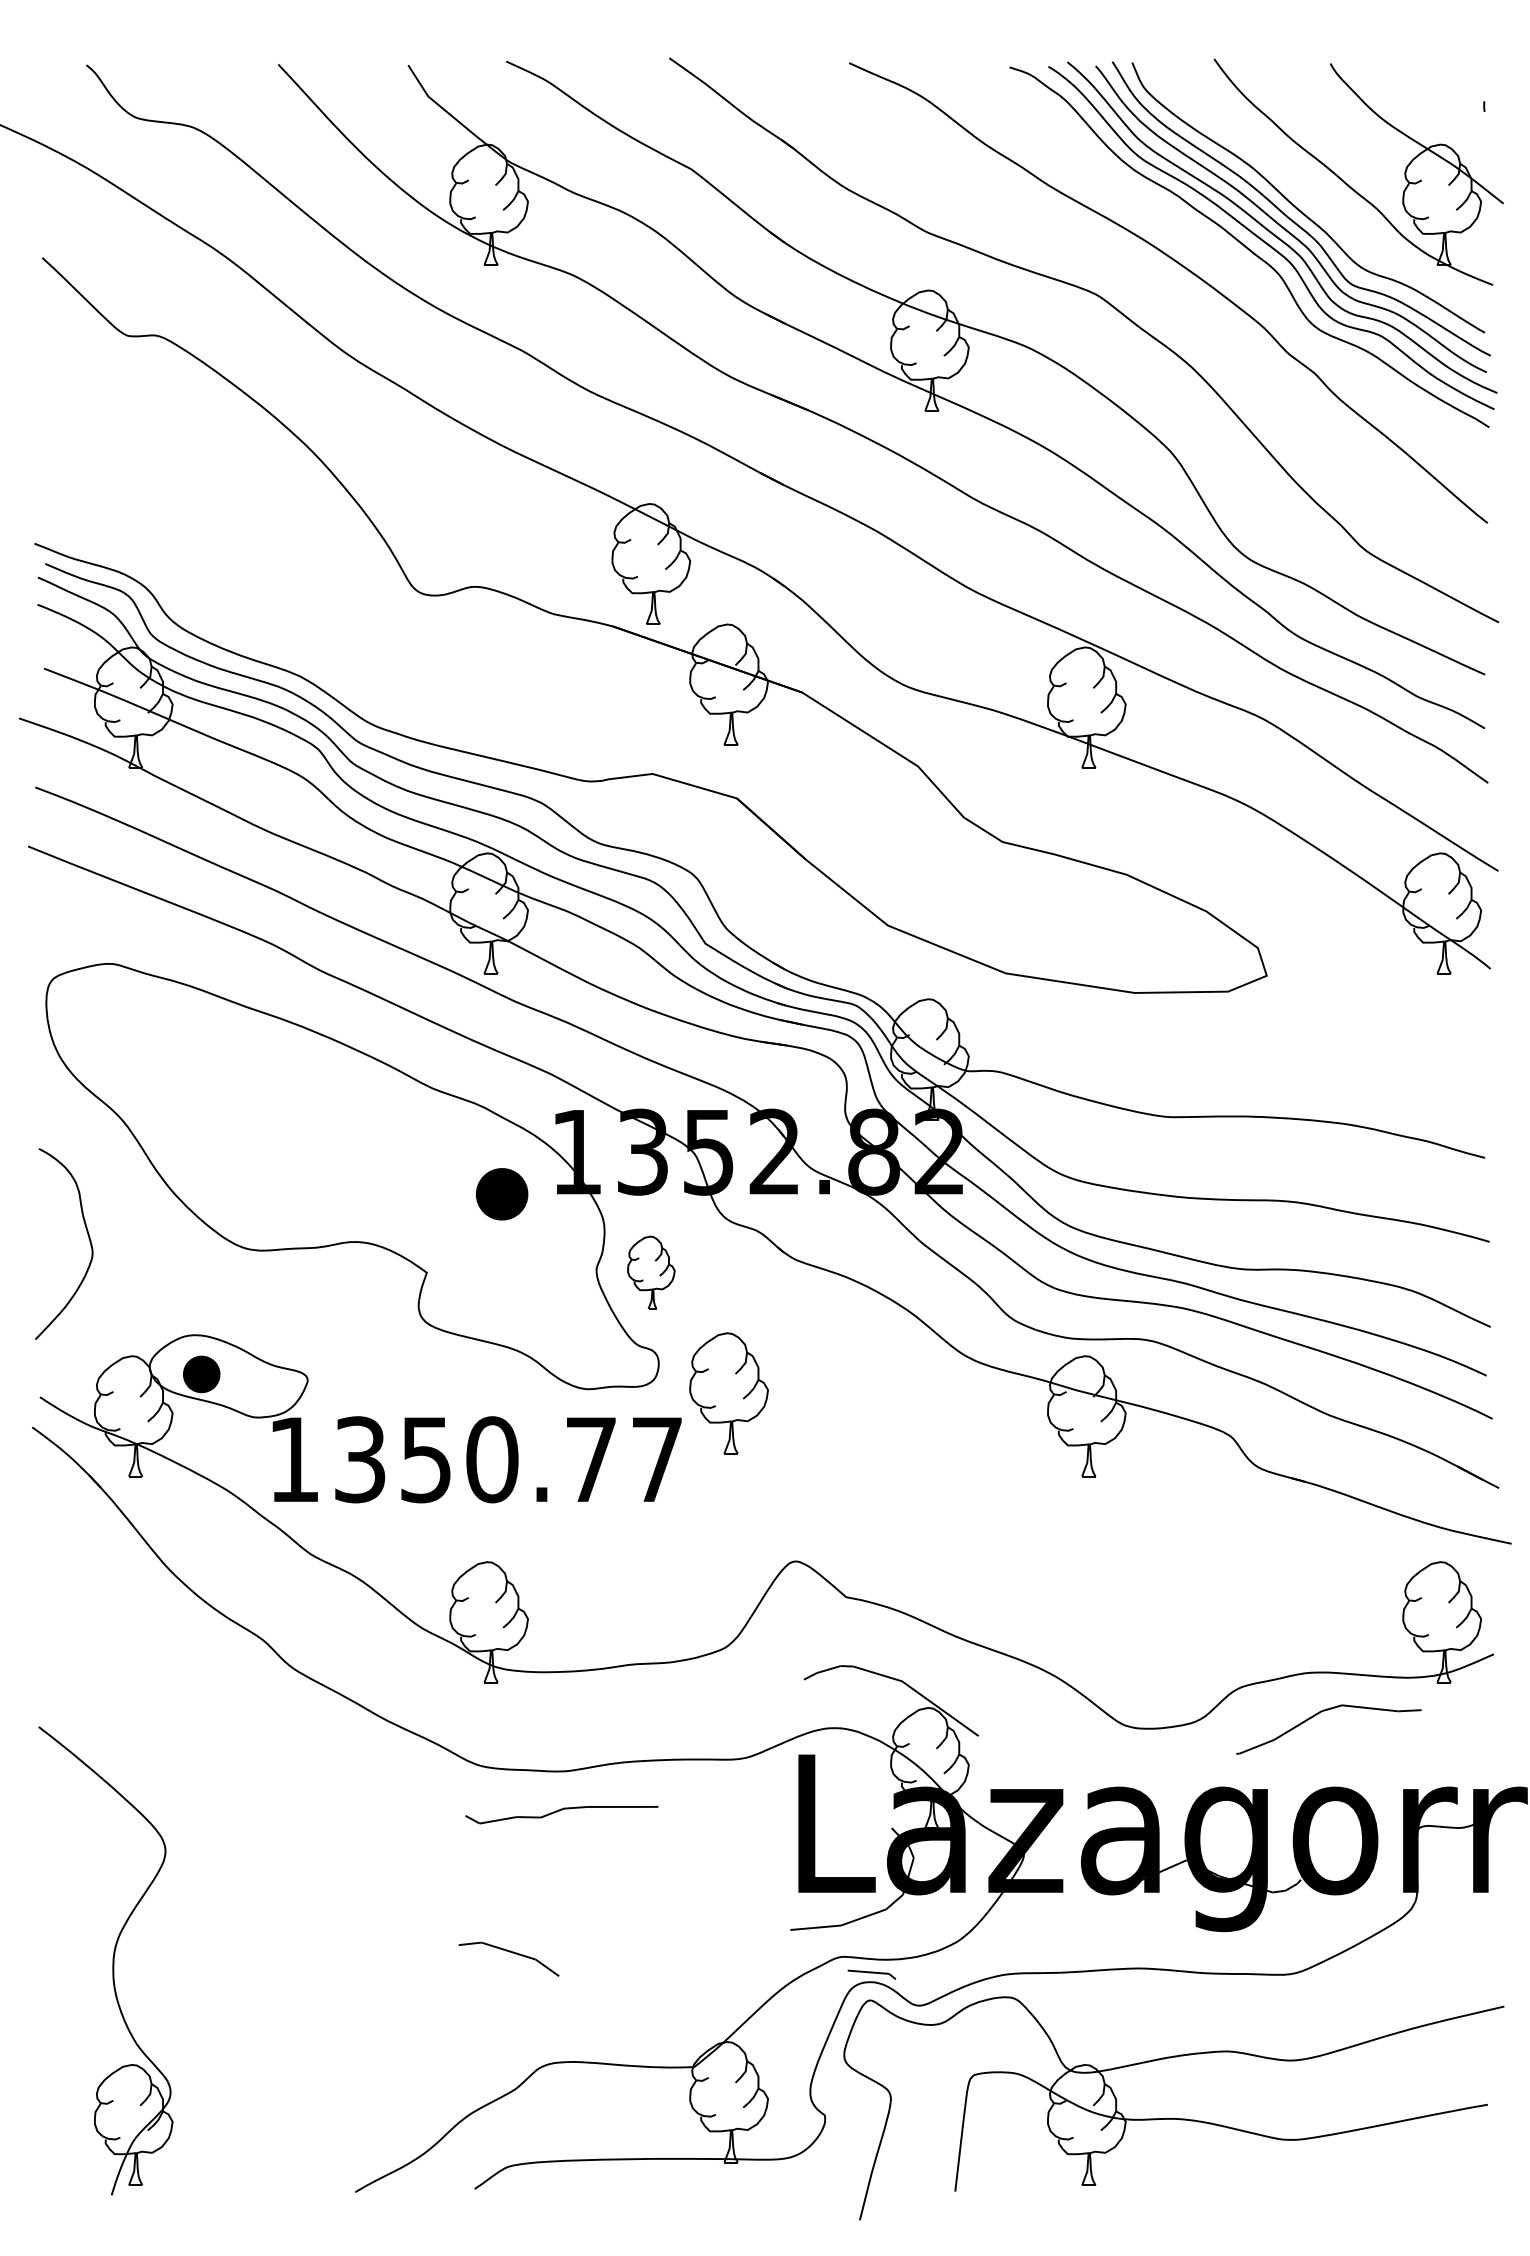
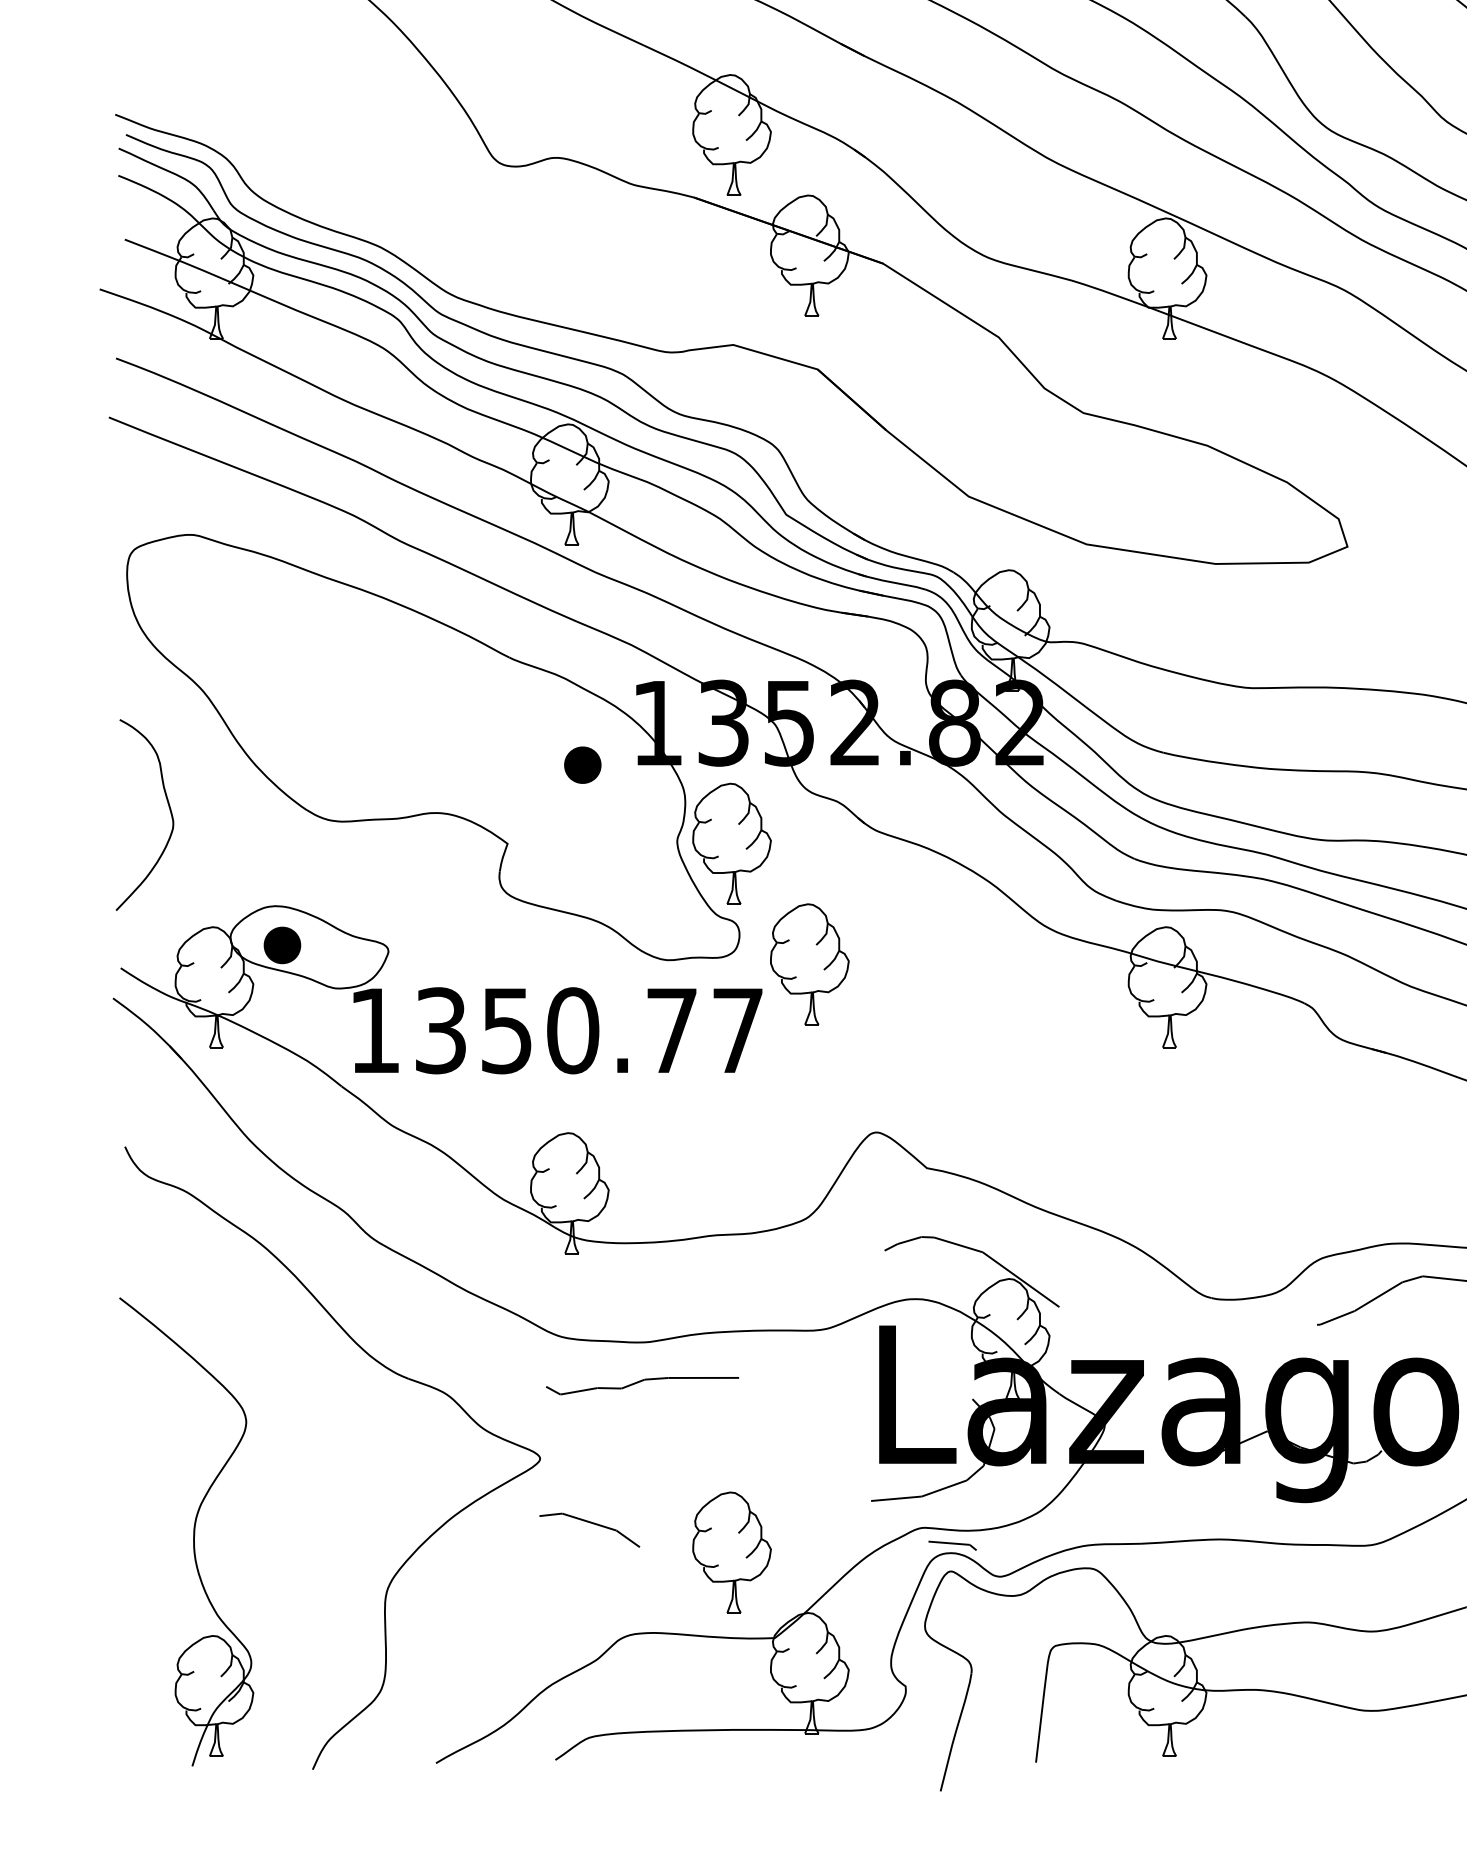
part: (501, 1193) -> (582, 764), size x0.71
part: (651, 1272) -> (732, 843), size x1.67
part: (306, 1798) -> (387, 1369), added
part: (651, 1981) -> (732, 1552), added

